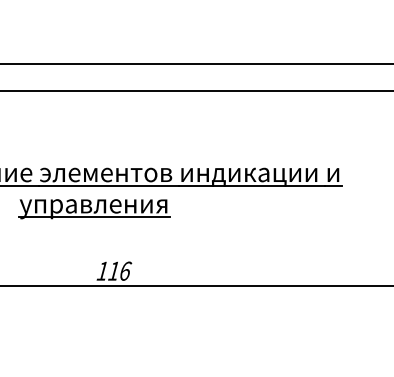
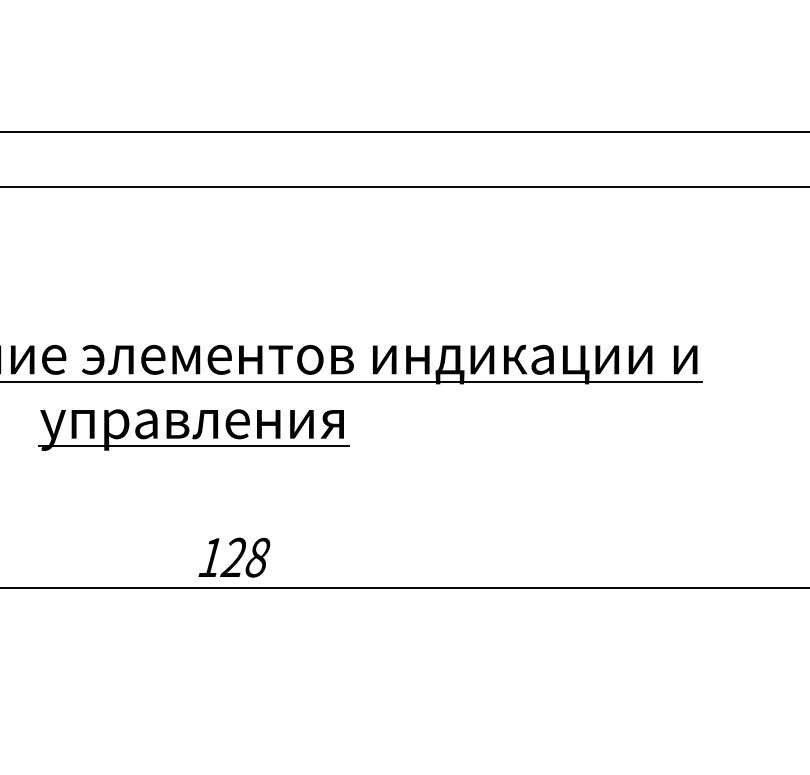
text: (119, 270) -> (245, 556), 116 -> 128

